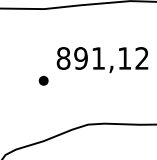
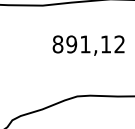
part: (43, 80) -> (42, 61), removed

